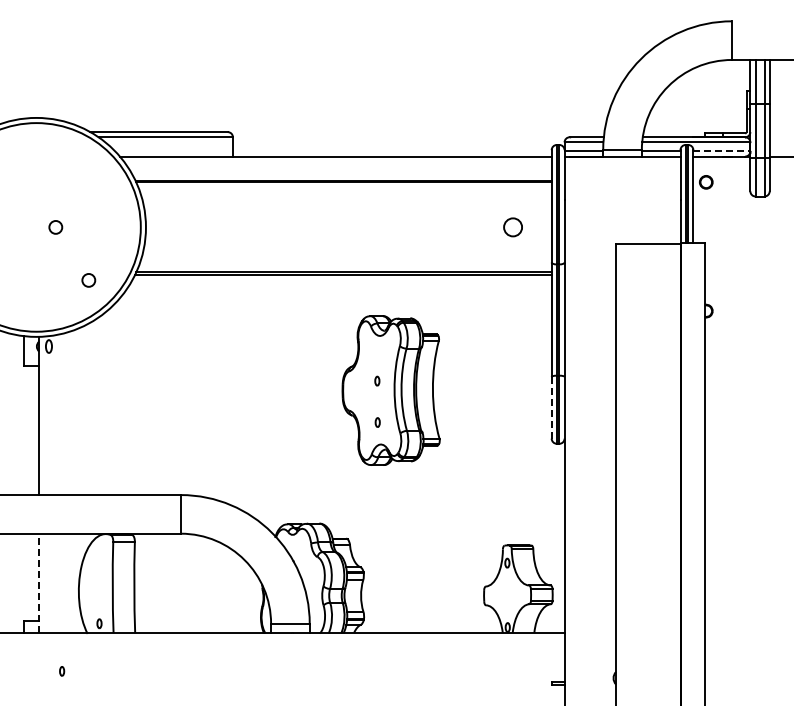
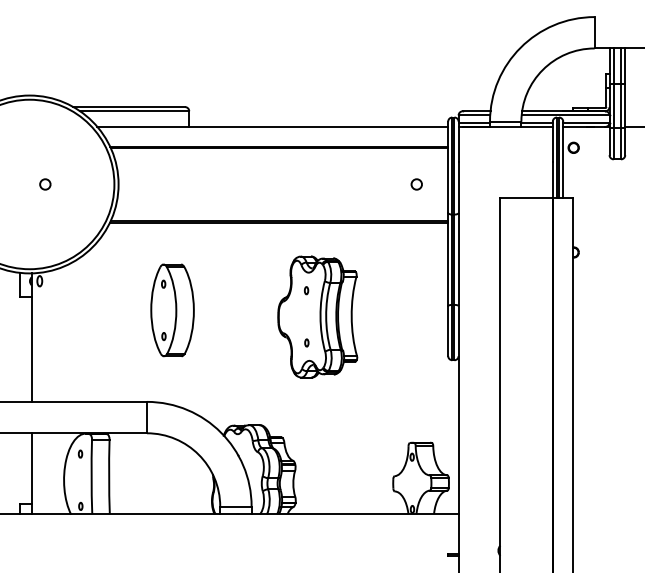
line: (722, 151) -> (586, 122), dashed -> solid
circle: (512, 227) -> (416, 184), size x0.71
circle: (88, 280) -> (71, 227), removed
part: (377, 380) -> (306, 290), moved
part: (212, 382) -> (172, 310), added
line: (551, 407) -> (448, 330), dashed -> solid
line: (39, 583) -> (32, 473), dashed -> solid
part: (62, 671) -> (80, 454), moved

